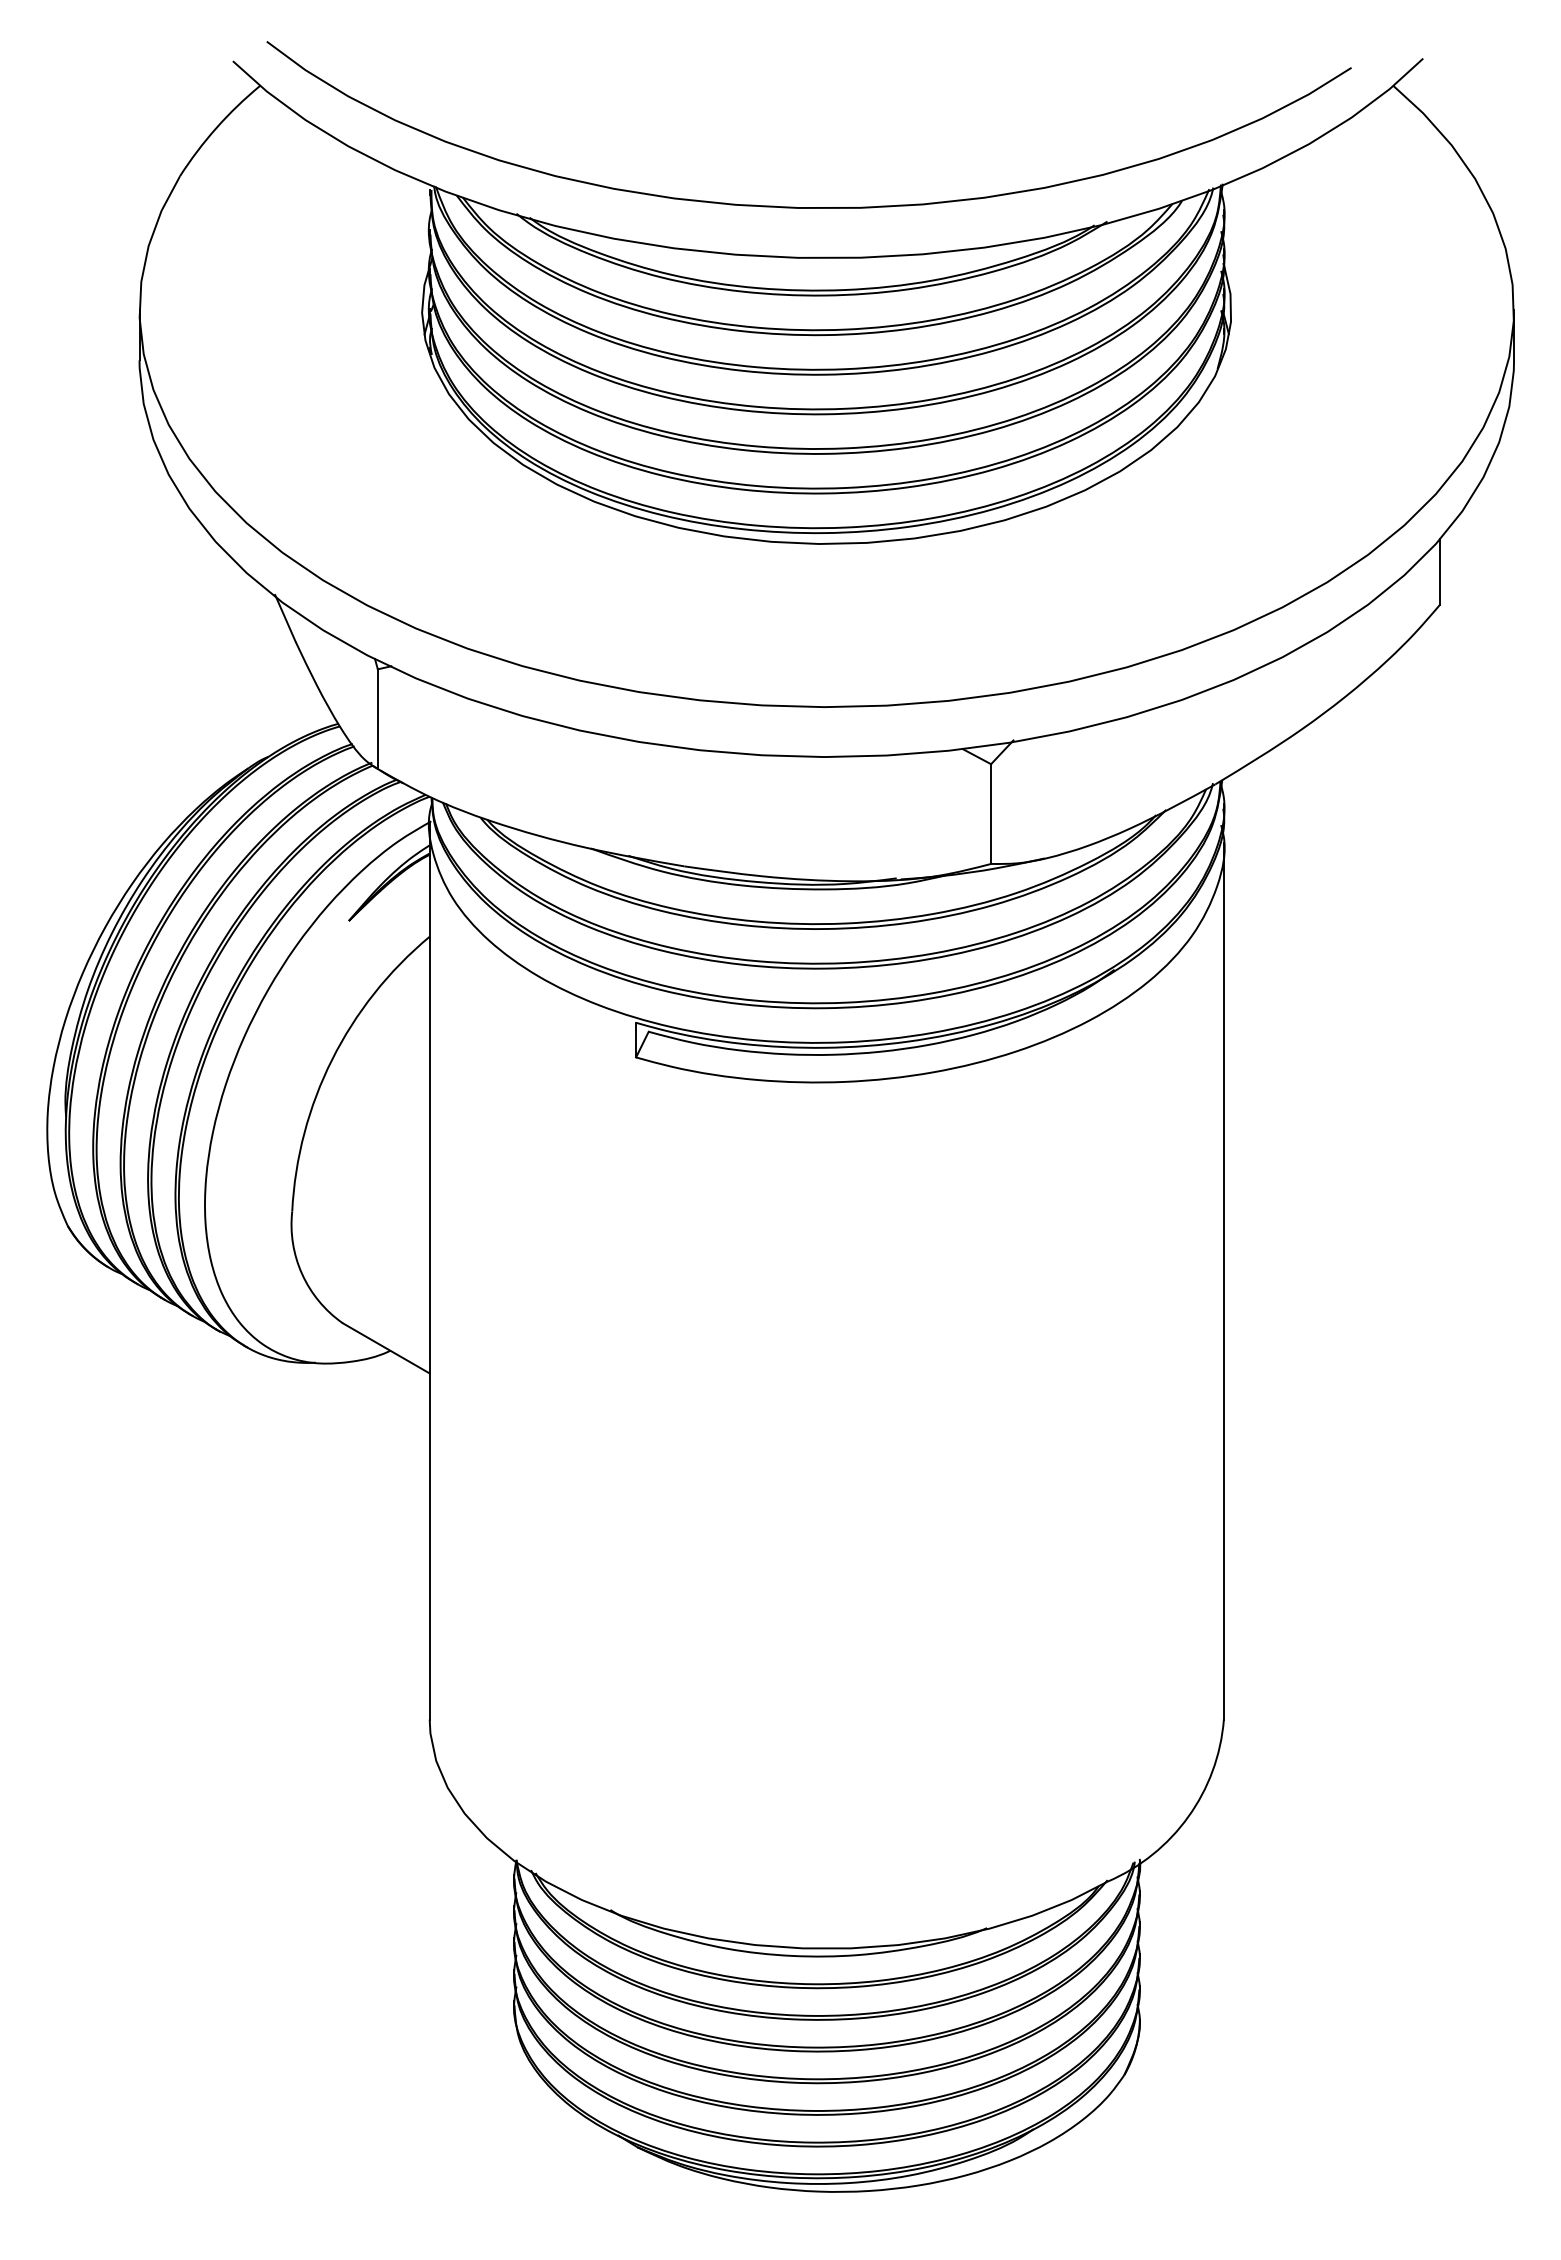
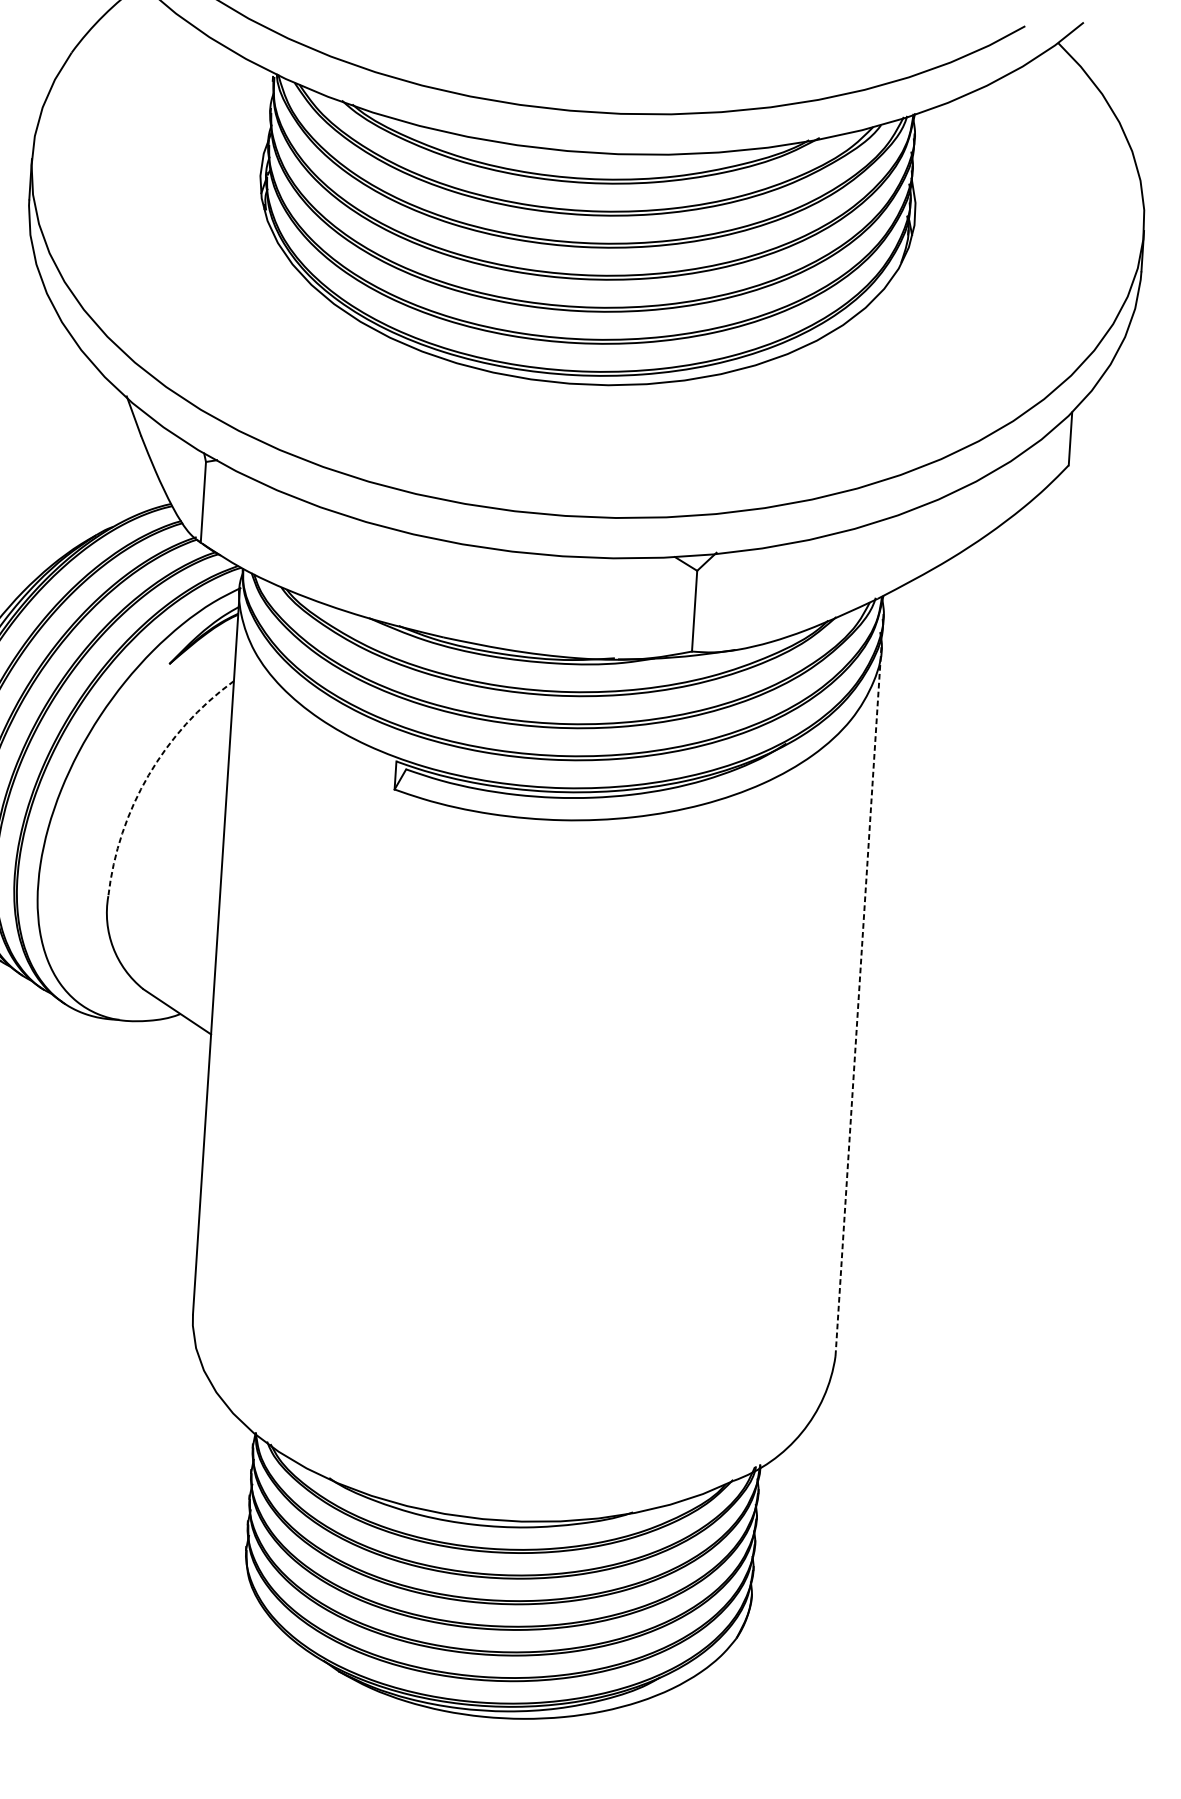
arc: (332, 1059) -> (148, 775), solid -> dashed
line: (1223, 1280) -> (858, 1000), solid -> dashed

